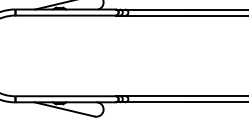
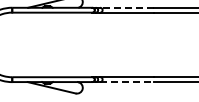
line: (159, 9) -> (127, 7), solid -> dashed
line: (159, 102) -> (127, 82), solid -> dashed

